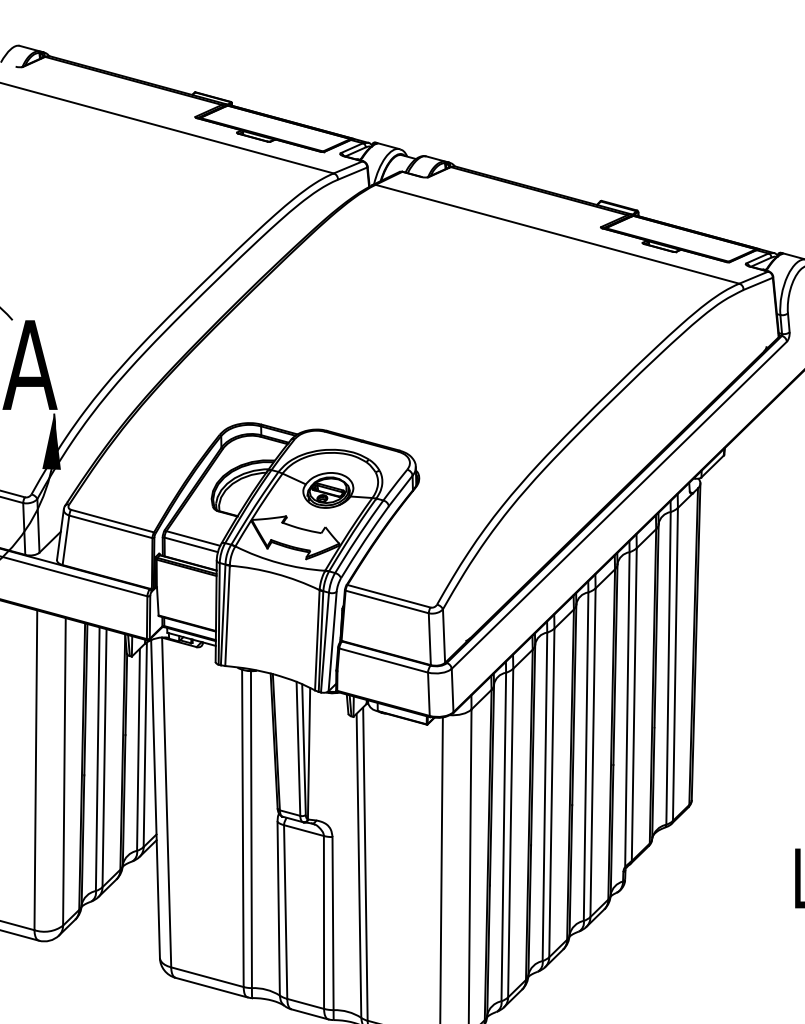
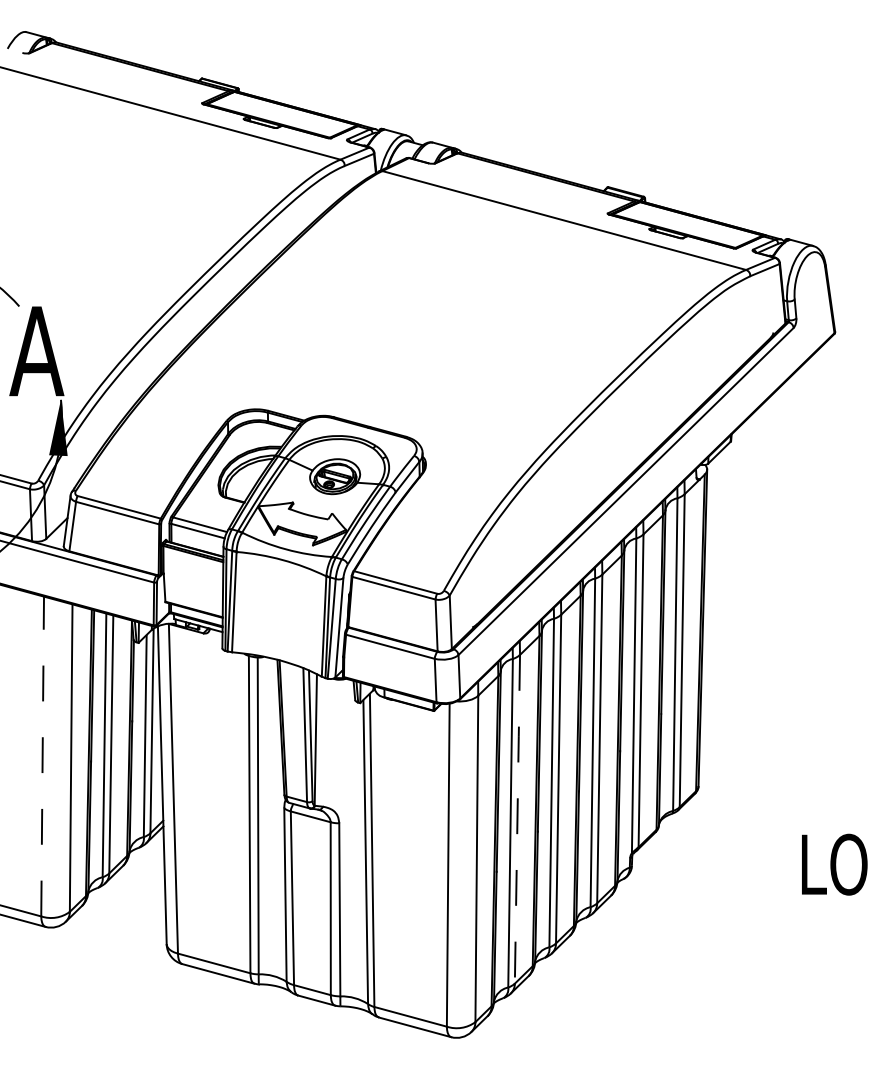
line: (35, 770) -> (42, 756), solid -> dashed
line: (510, 832) -> (517, 818), solid -> dashed

